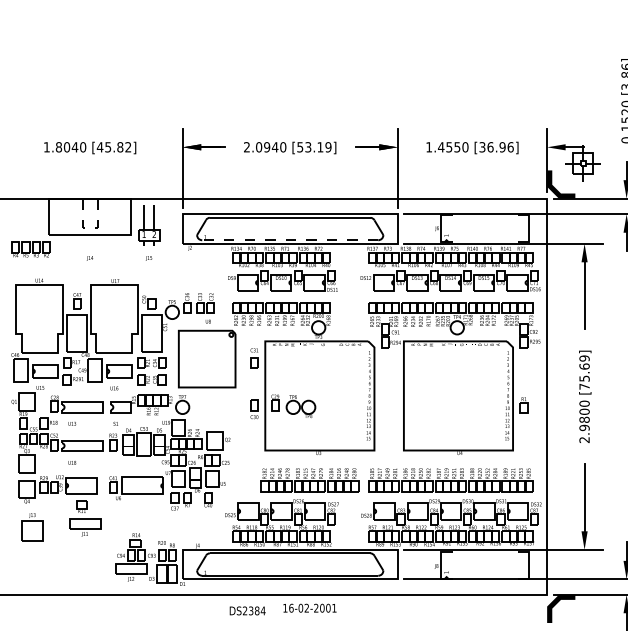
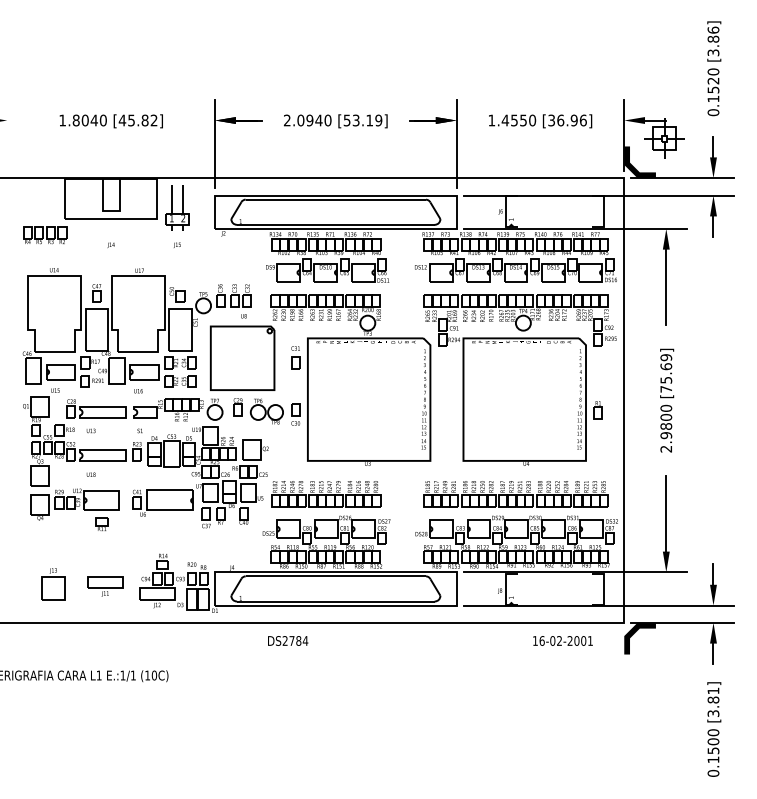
line: (90, 227) -> (111, 210), dashed -> solid
line: (289, 239) -> (335, 224), dashed -> solid
part: (293, 406) -> (258, 411), moved
part: (310, 480) -> (326, 494), moved
part: (32, 527) -> (53, 584), moved
part: (85, 527) -> (105, 586), moved
text: (309, 607) -> (562, 640), moved
text: (250, 610) -> (291, 640), DS2384 -> DS2784

